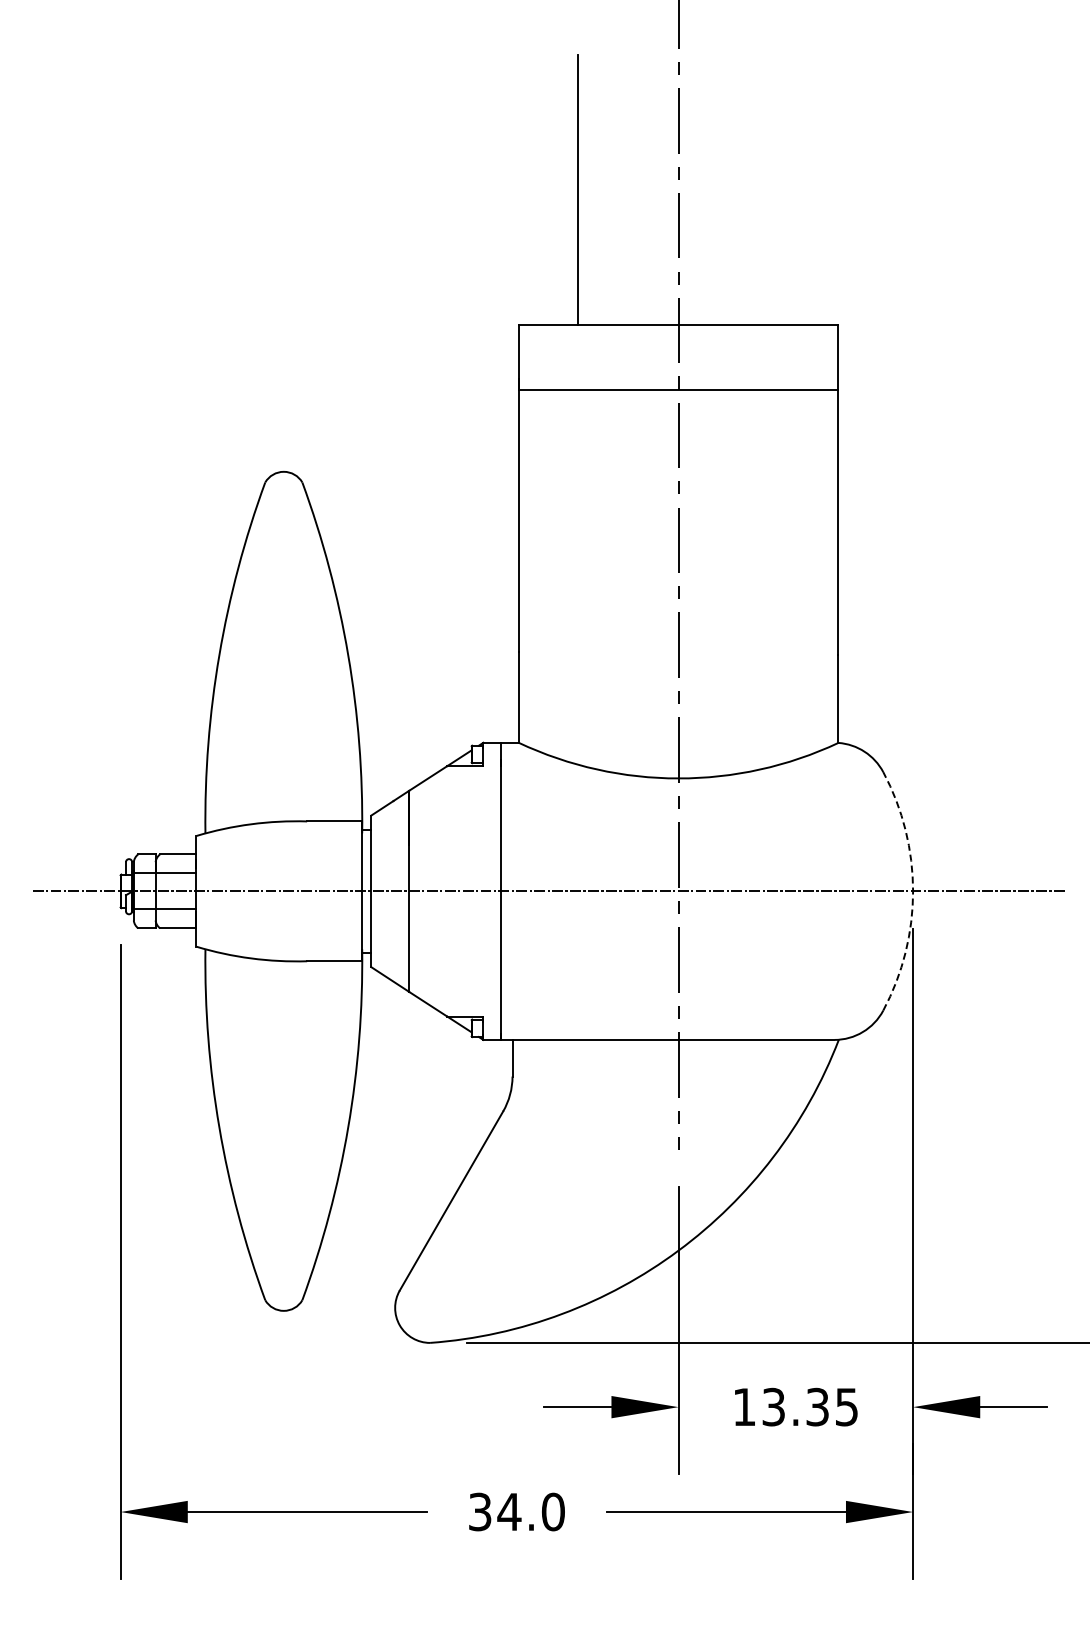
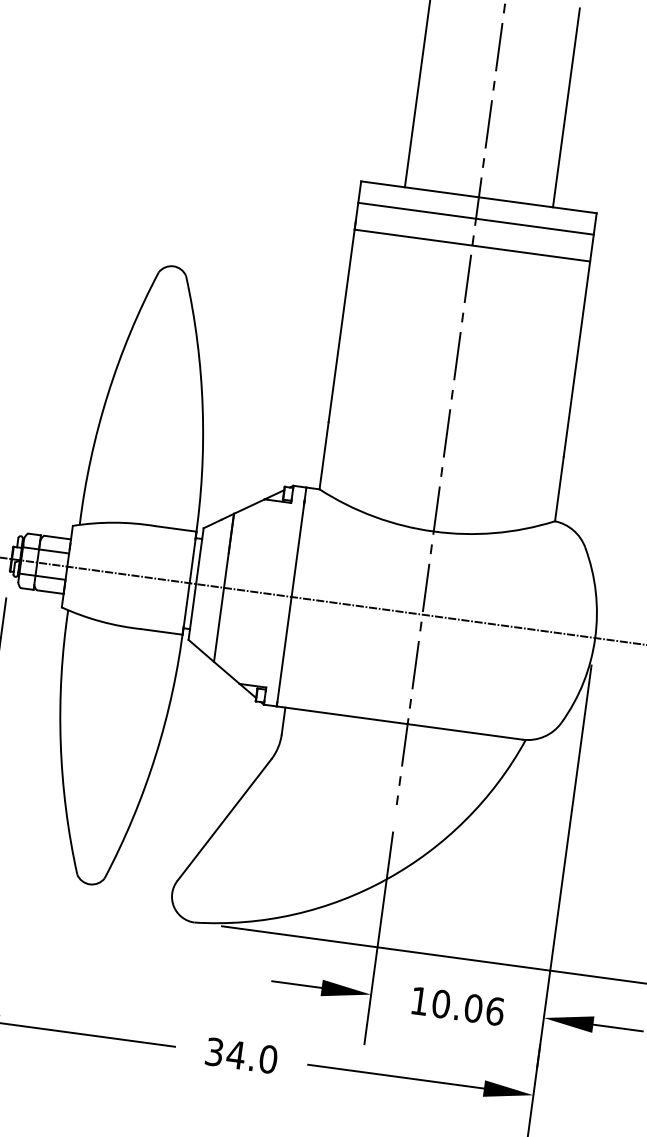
line: (779, 189) -> (566, 107), added
line: (678, 353) -> (476, 218), added
arc: (913, 891) -> (595, 638), dashed -> solid
text: (810, 1406) -> (468, 1007), 13.35 -> 10.06

